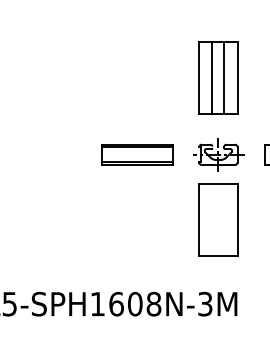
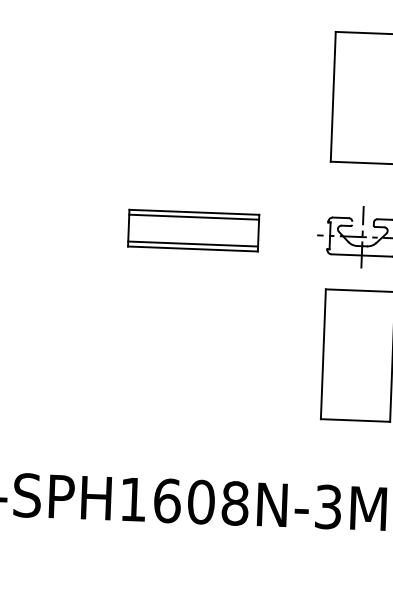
line: (212, 78) -> (357, 98), removed
line: (224, 78) -> (378, 99), removed
part: (137, 154) -> (194, 230), moved

